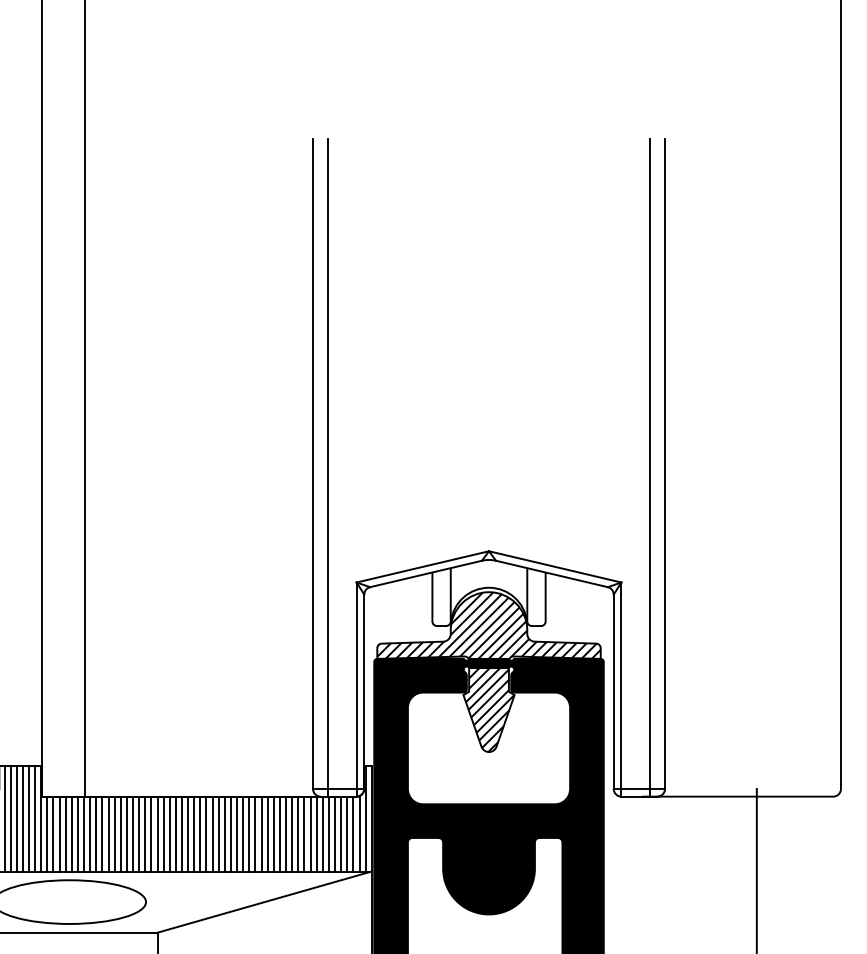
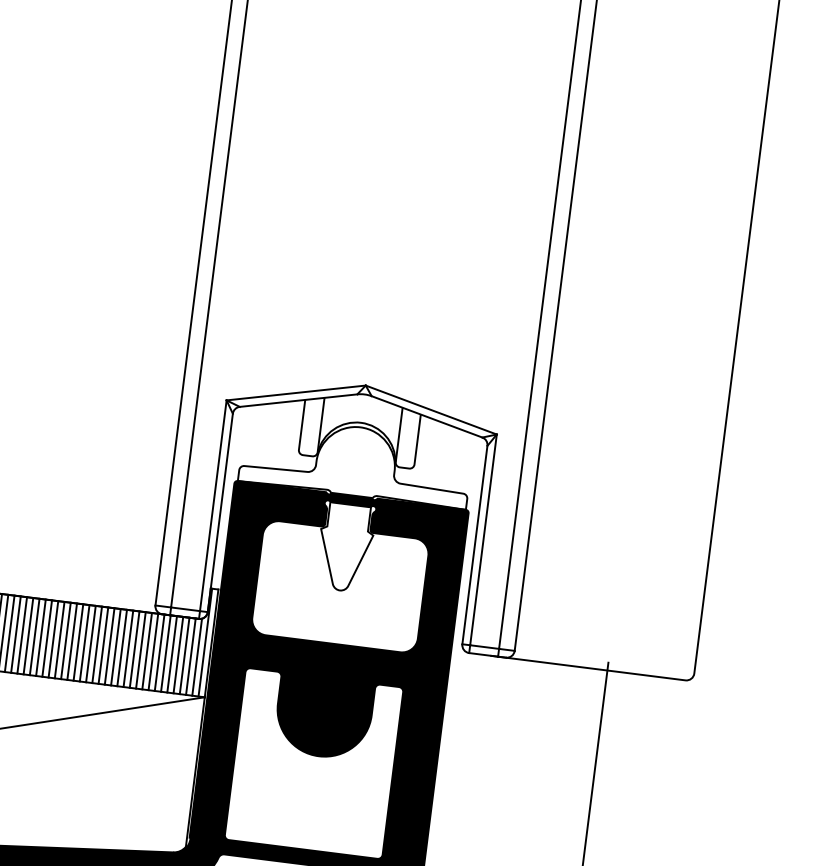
hatch: (488, 672) -> (349, 509), removed

